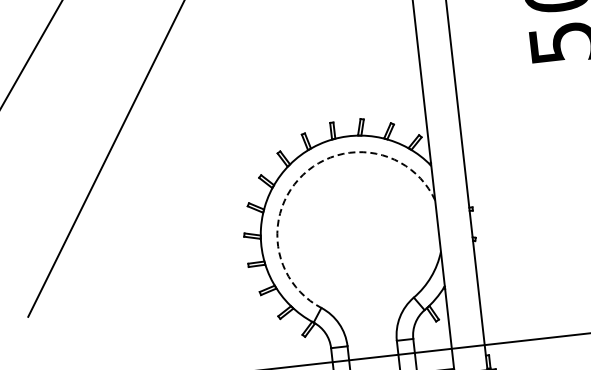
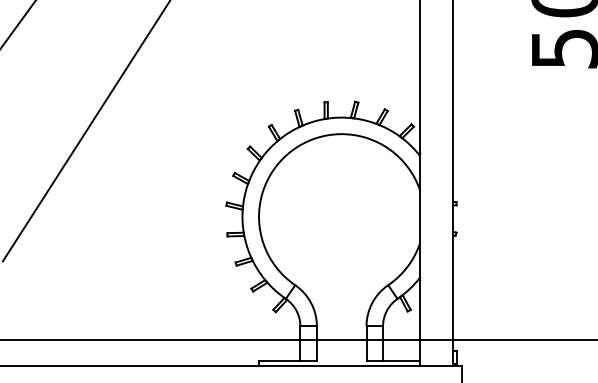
arc: (302, 174) -> (291, 150), dashed -> solid

